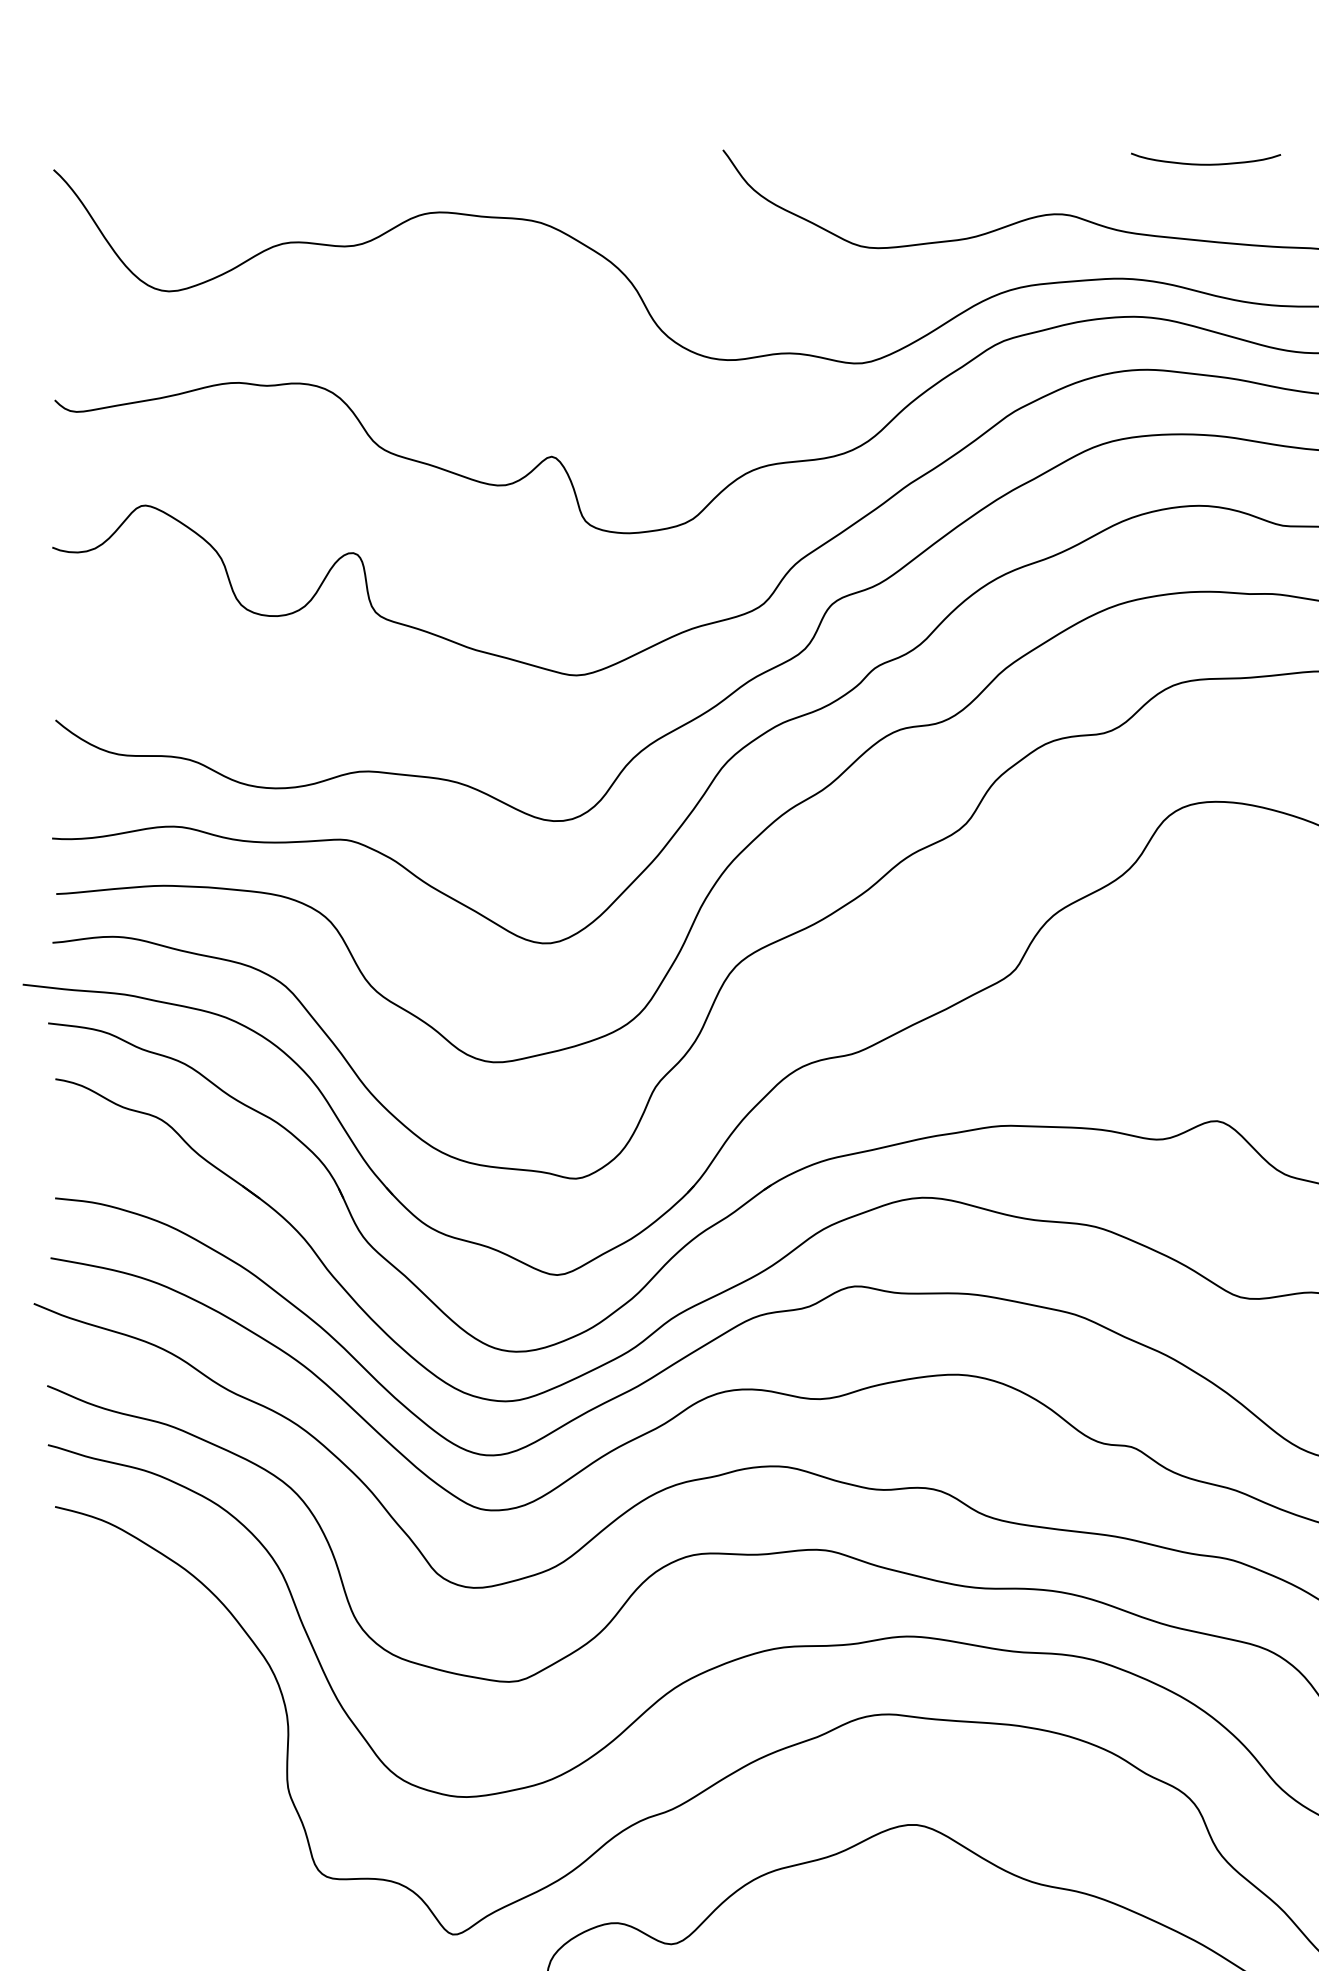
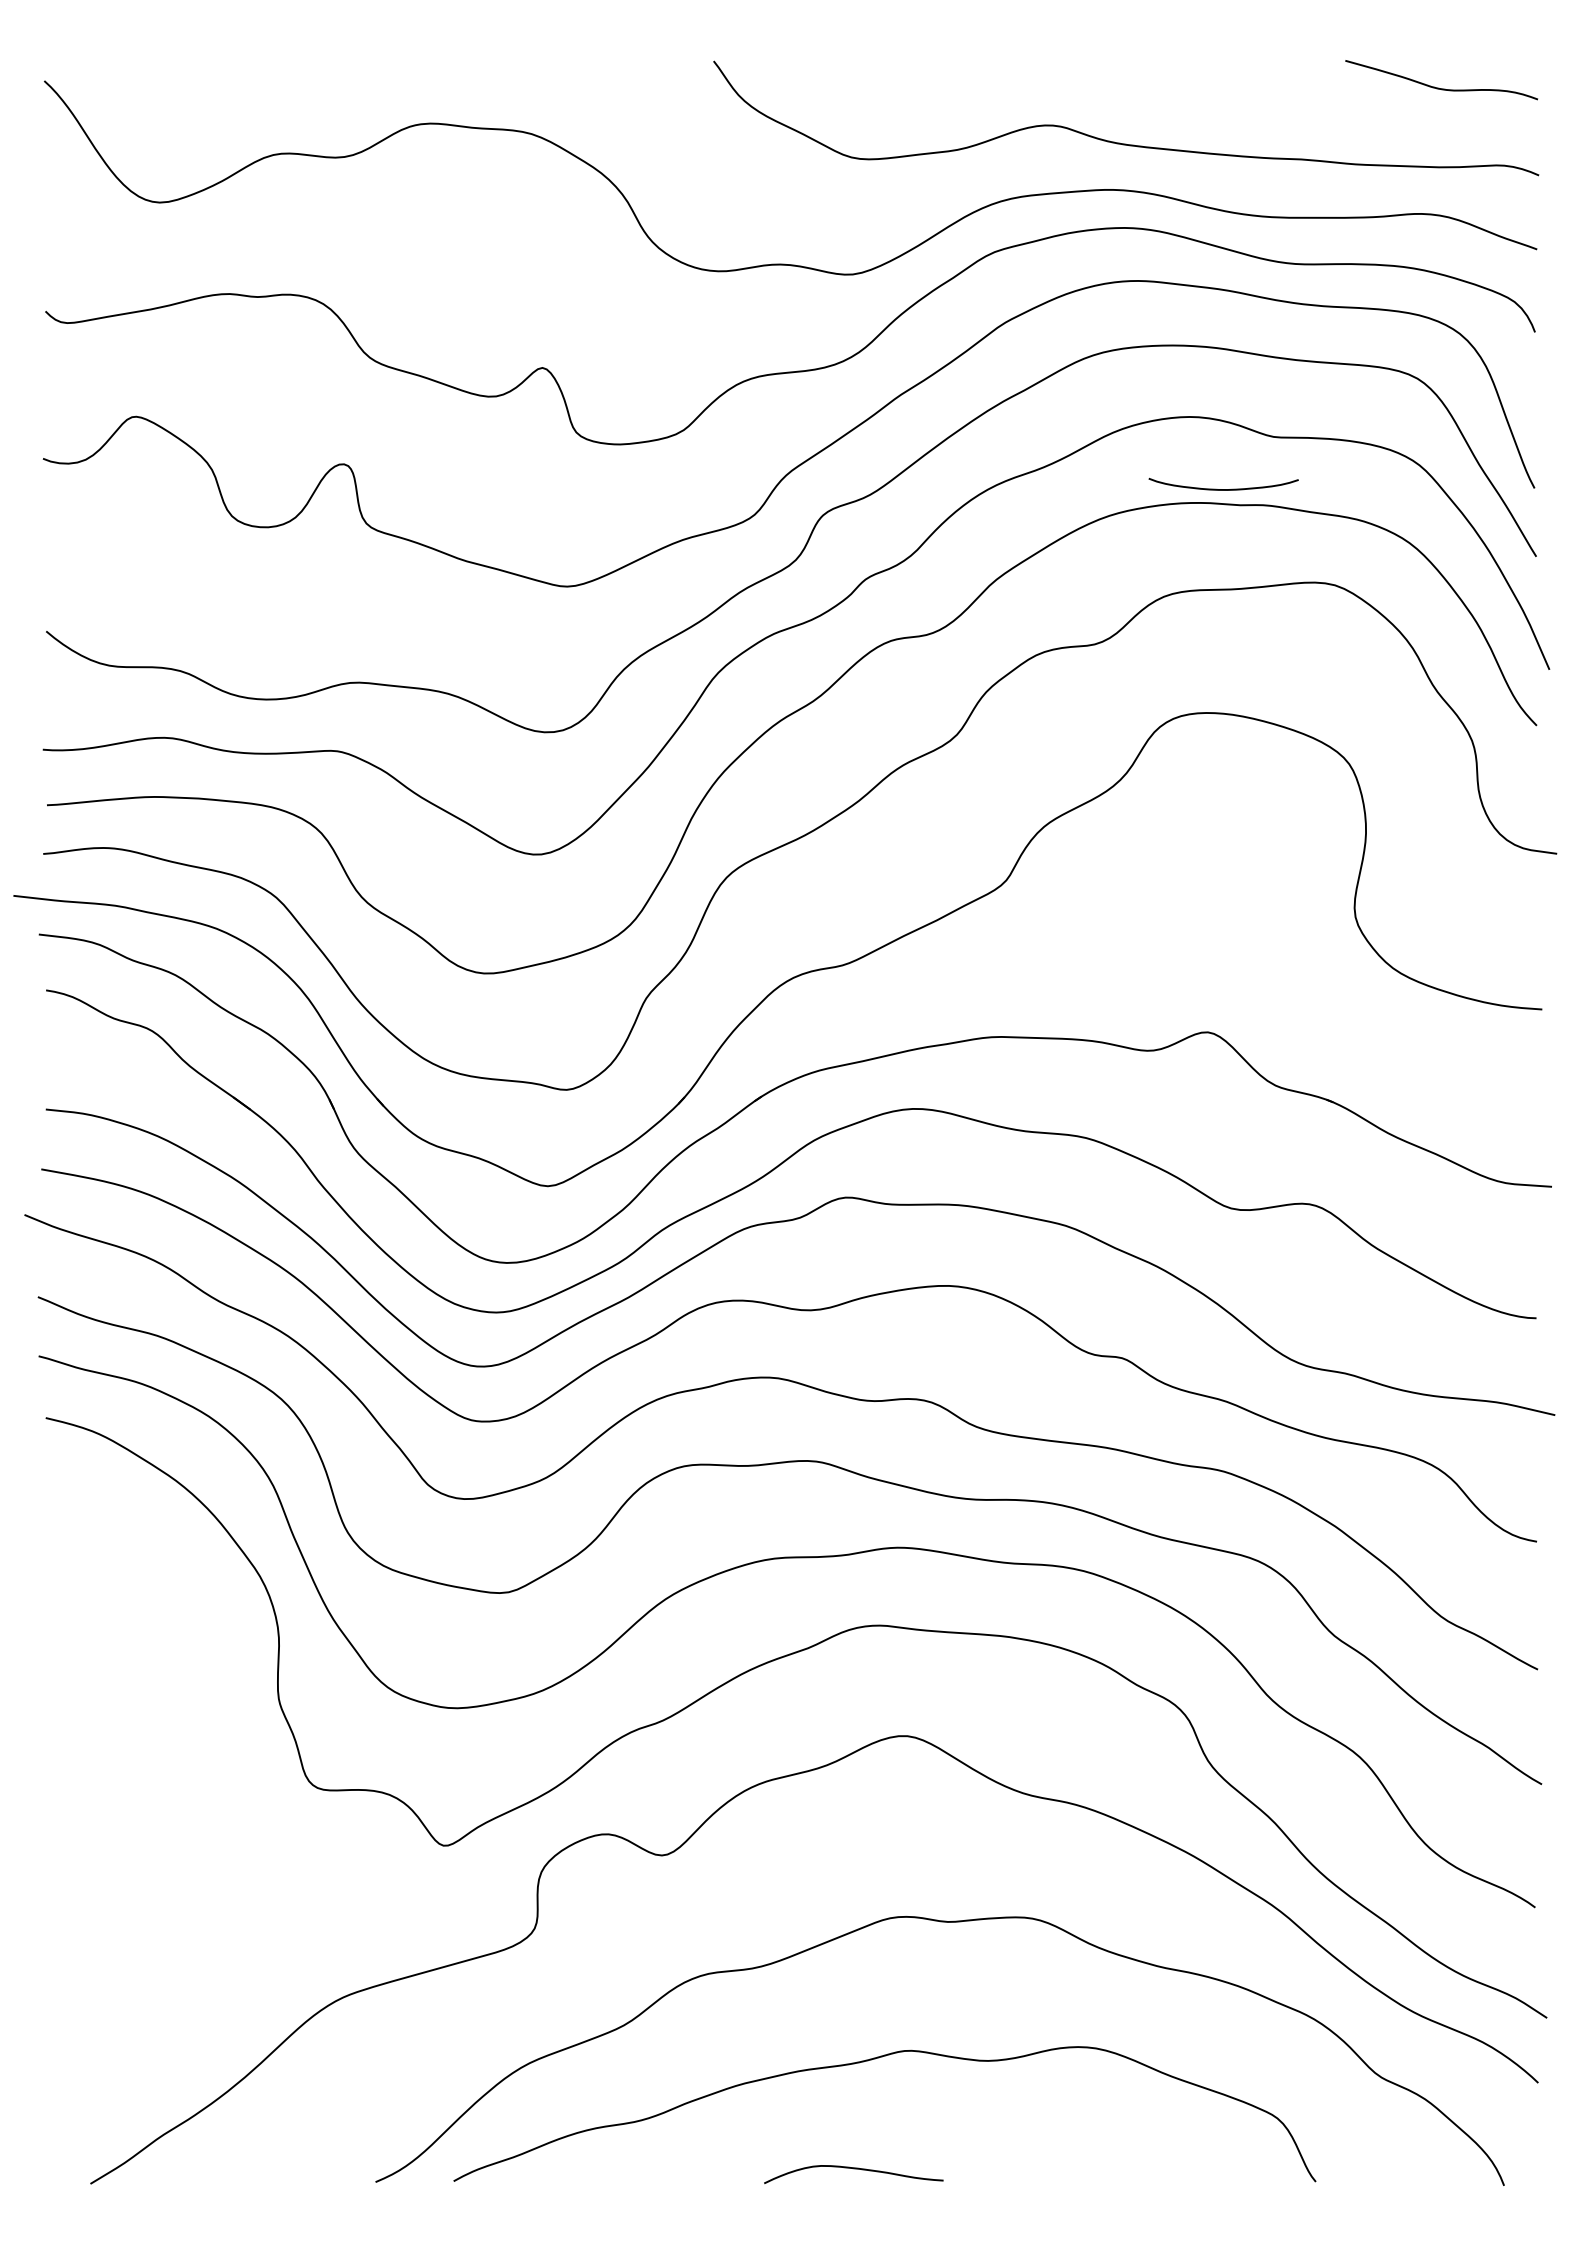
curve: (1205, 164) -> (1223, 489), moved

